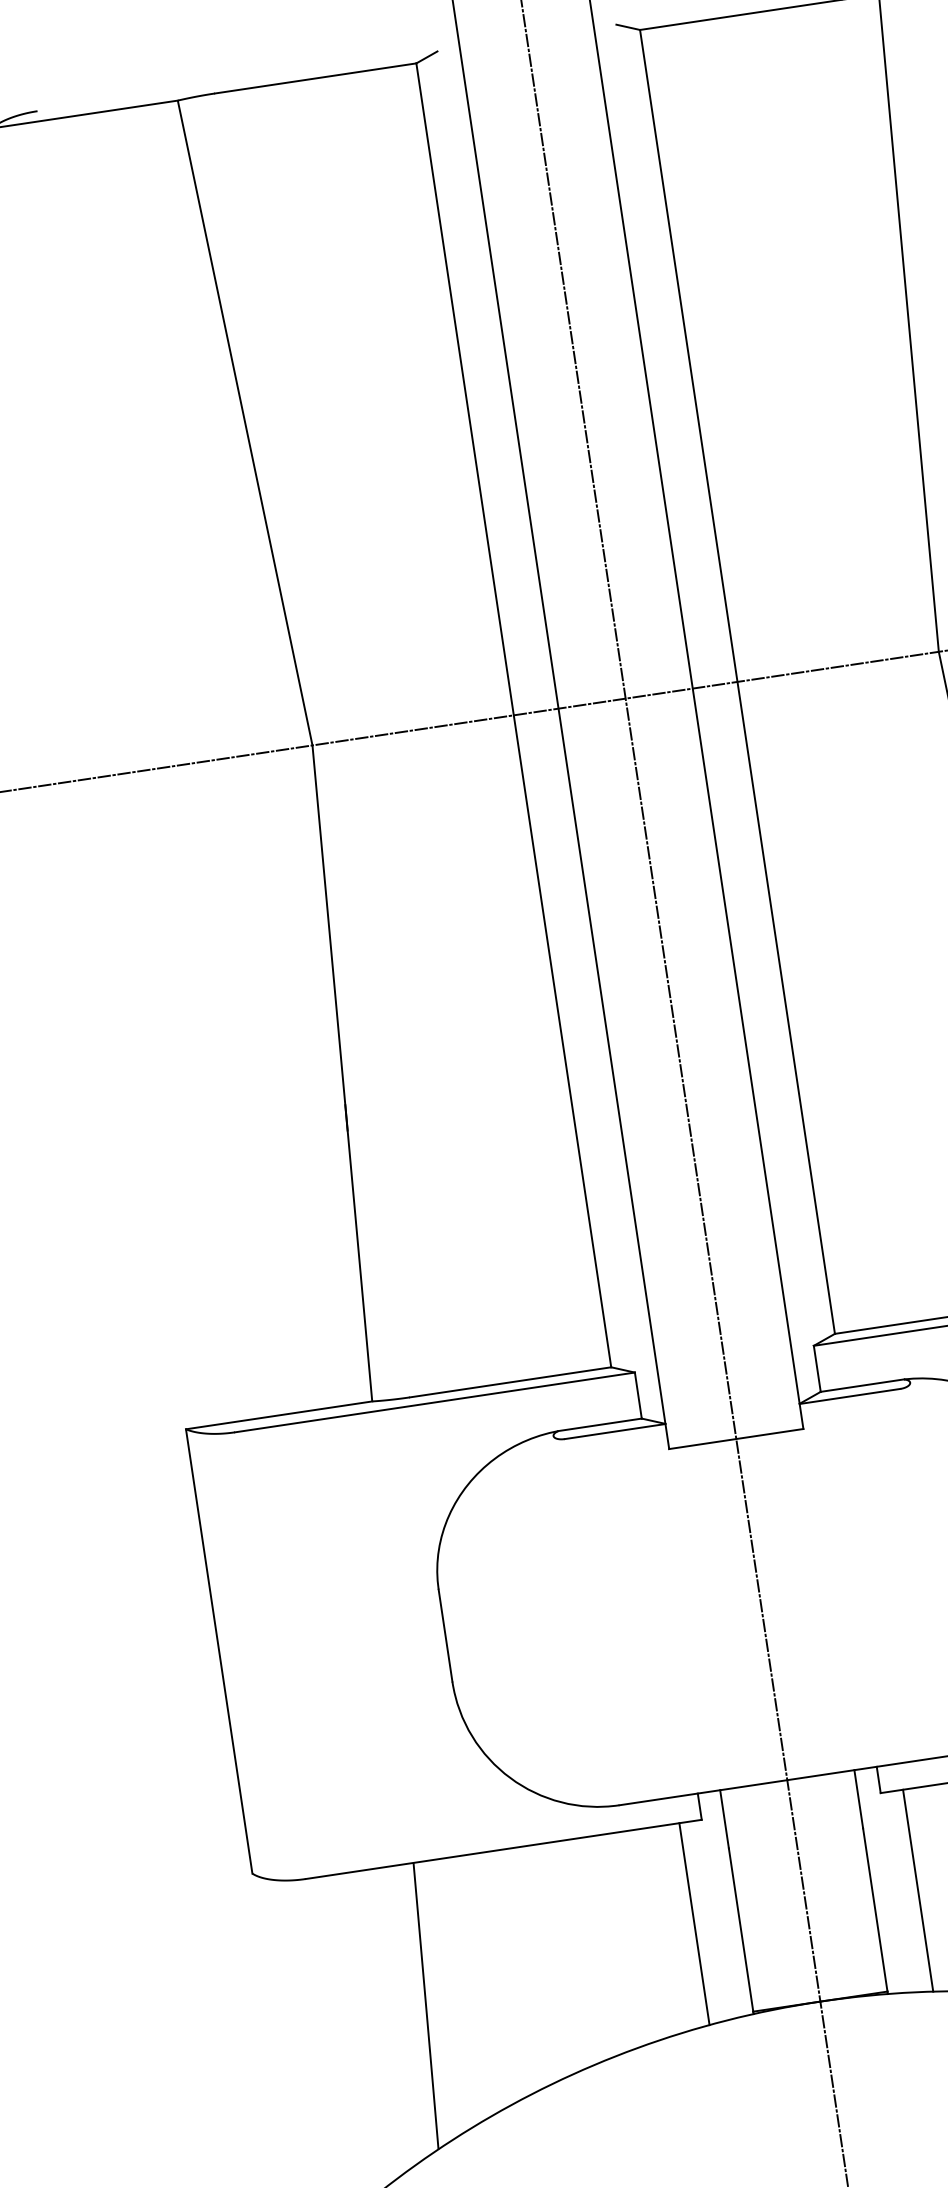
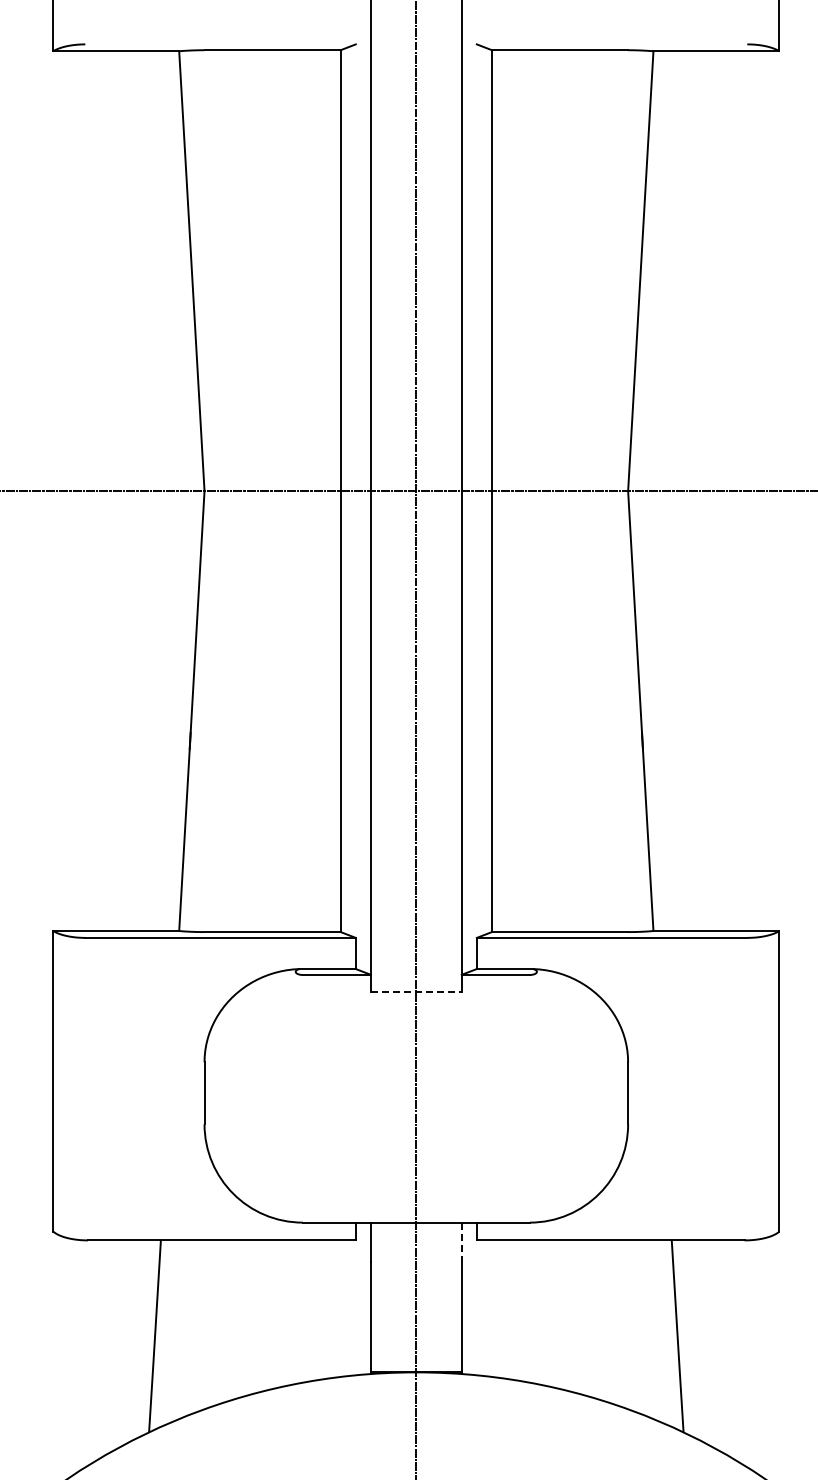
line: (736, 1438) -> (416, 991), solid -> dashed
line: (858, 1799) -> (461, 1242), solid -> dashed
line: (917, 1890) -> (491, 1308), removed
line: (694, 1923) -> (340, 1308), removed

